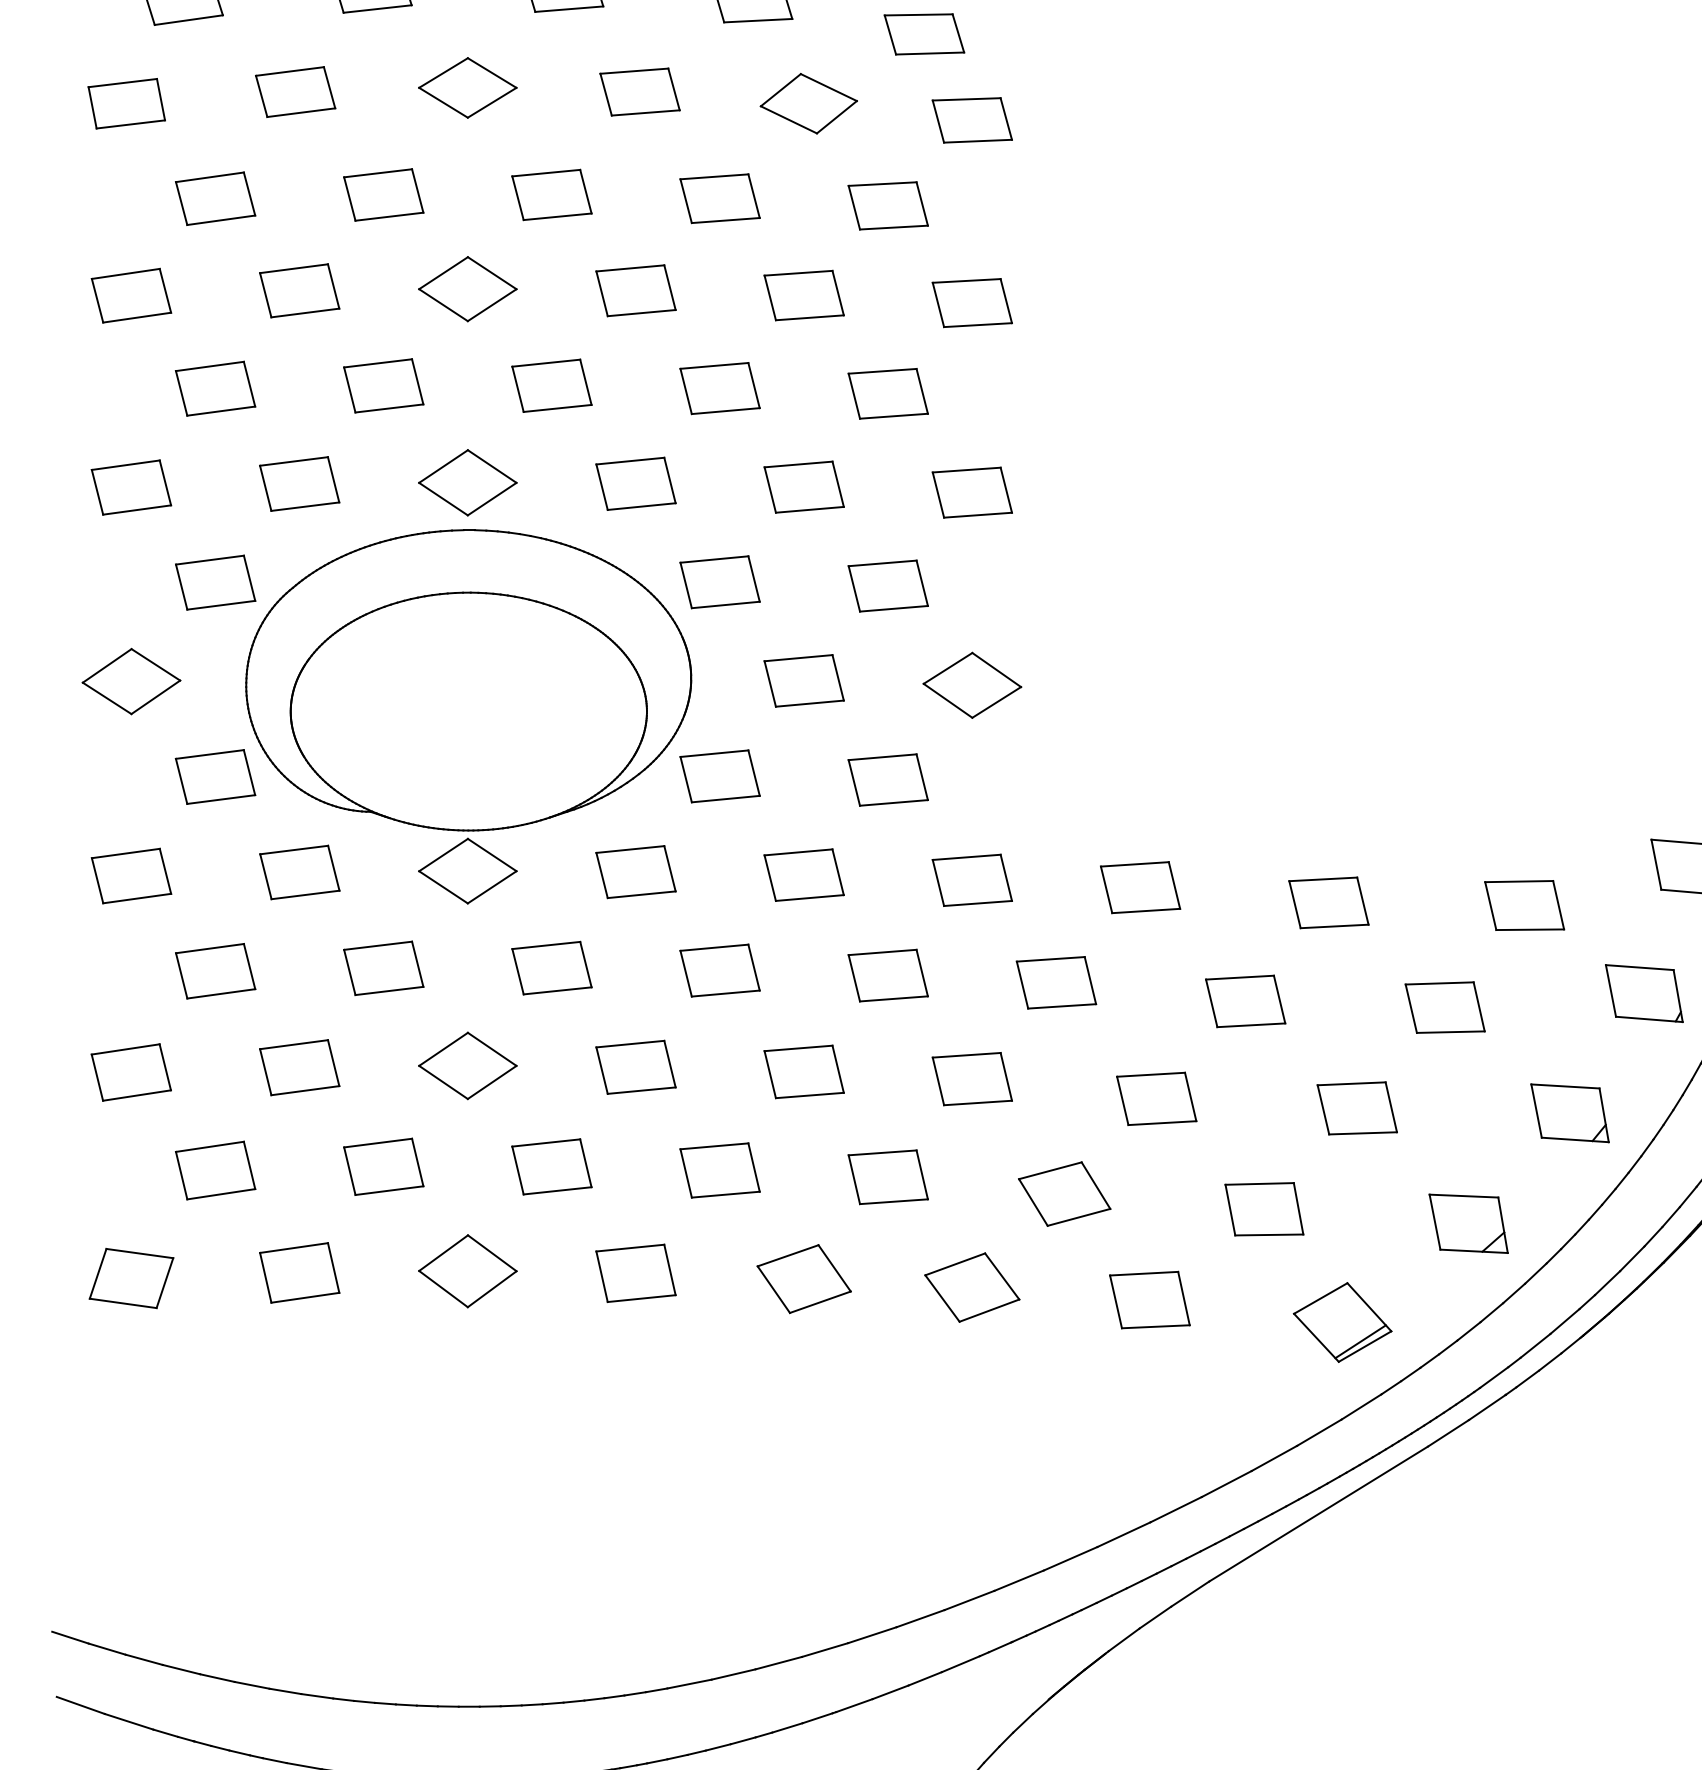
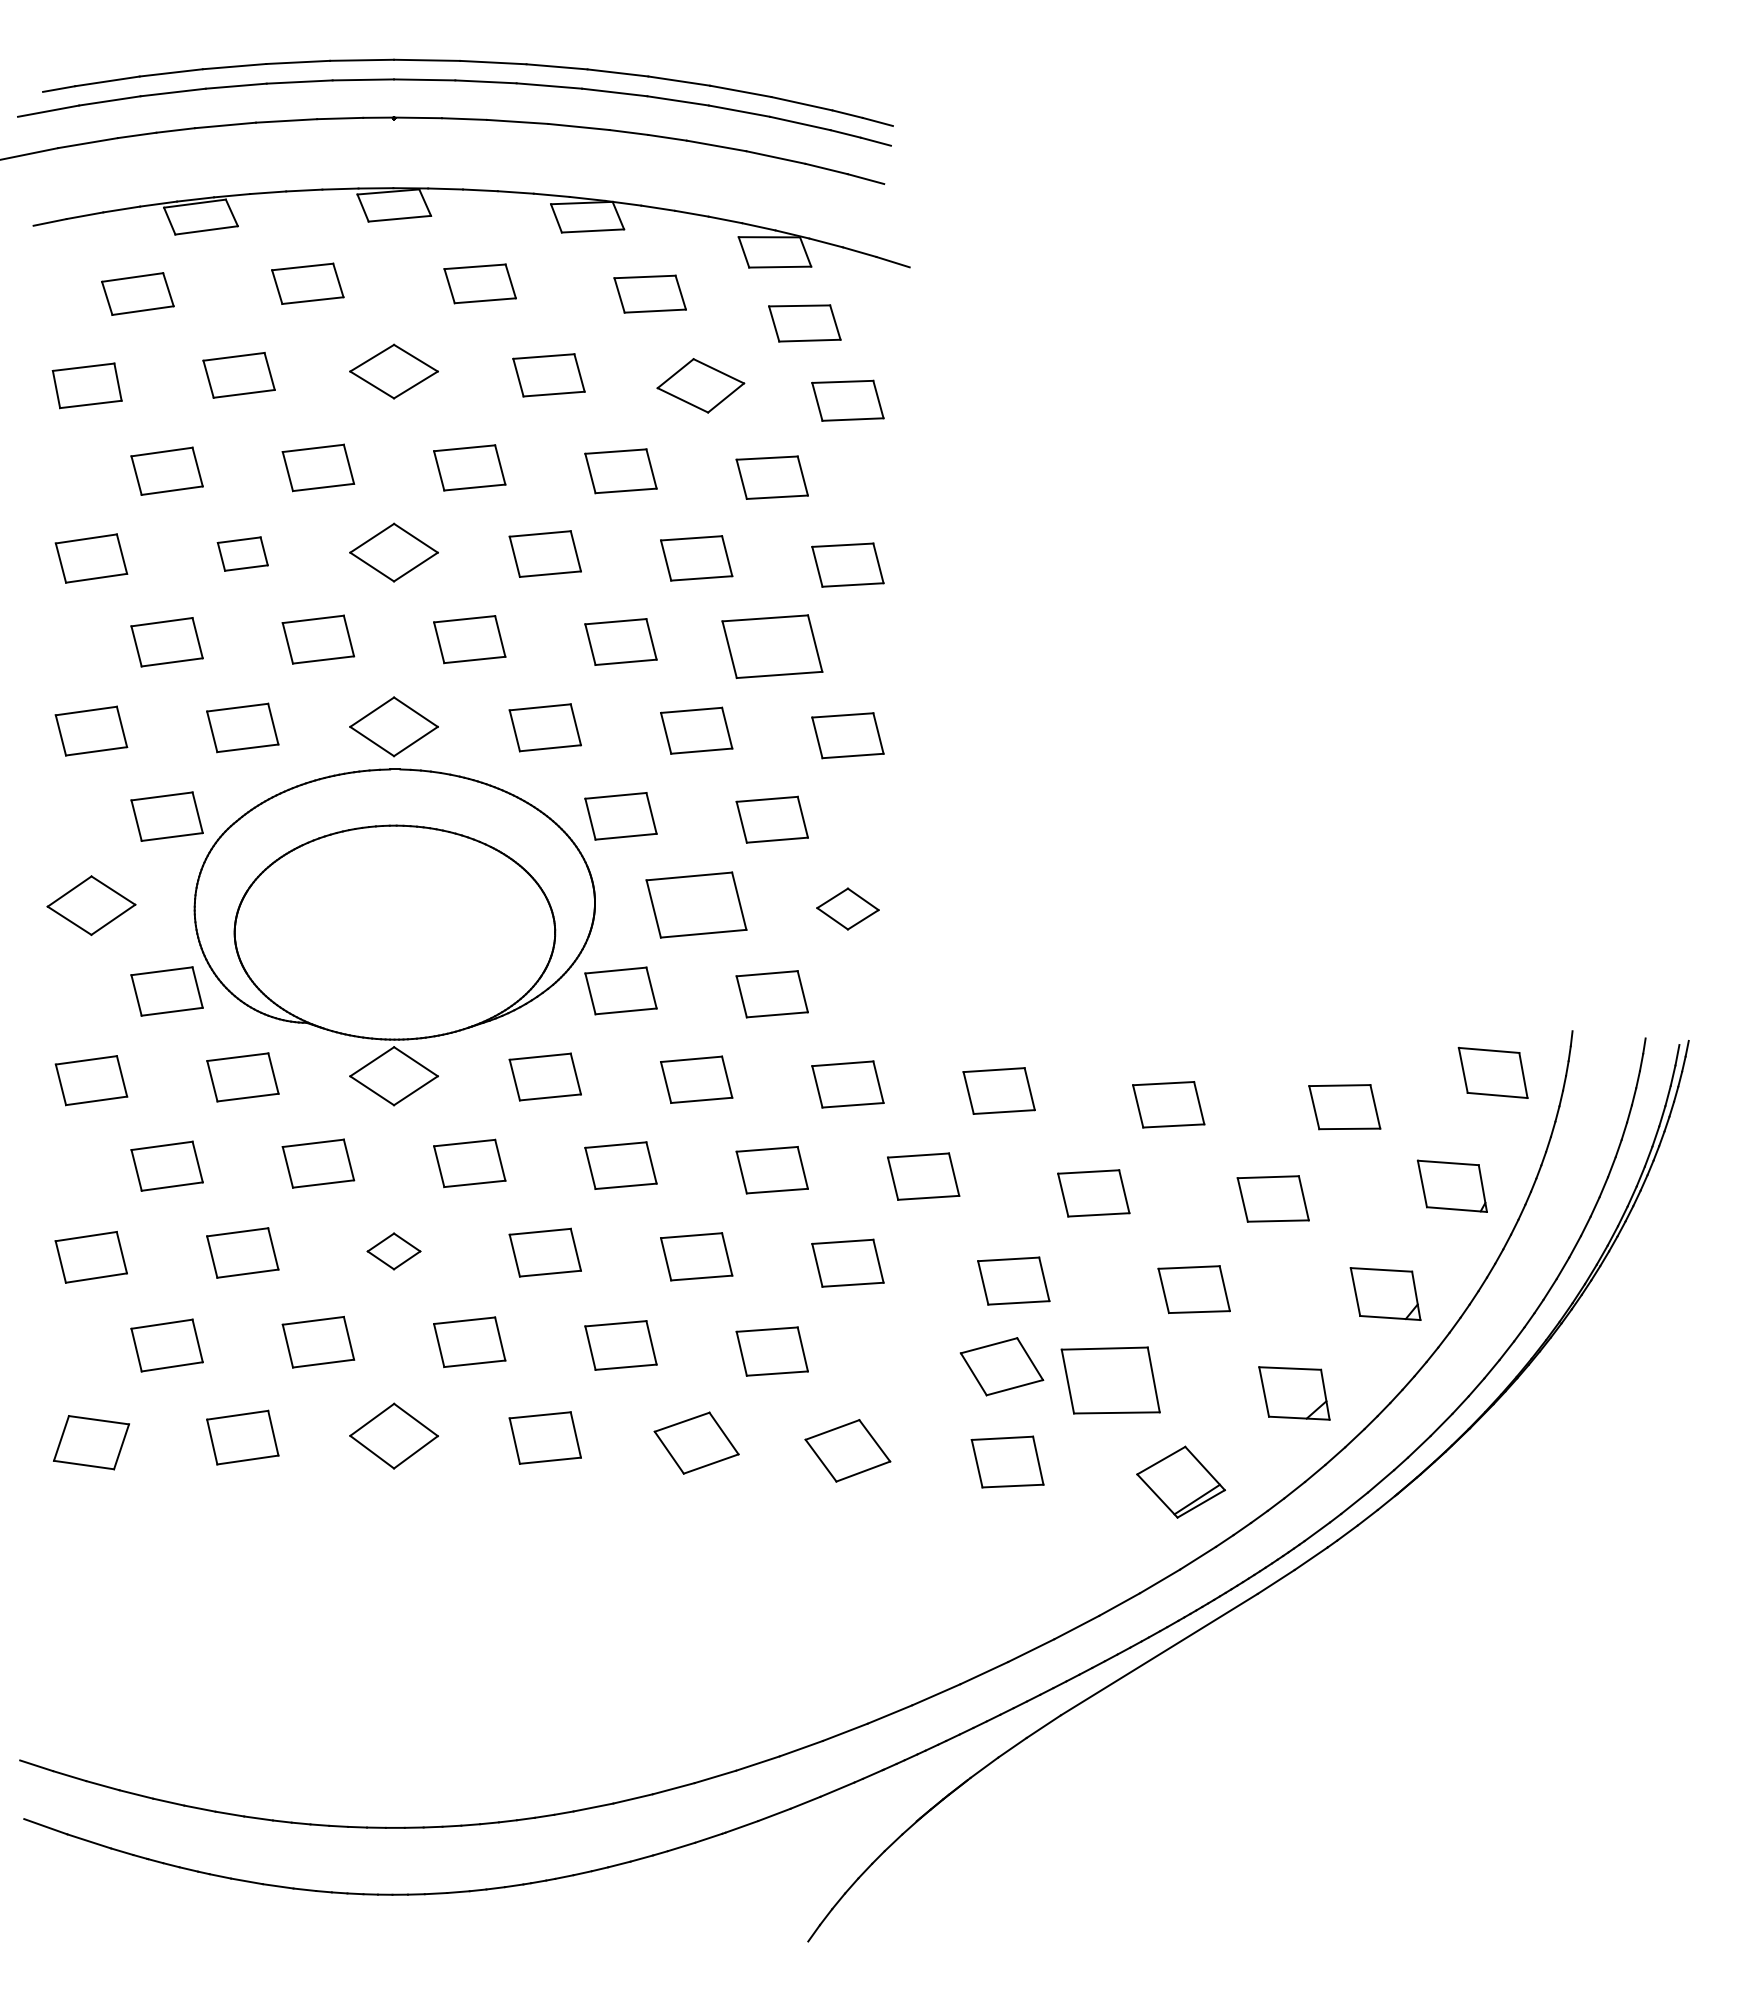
part: (299, 290) -> (242, 553), size x0.7
part: (887, 393) -> (771, 646), size x1.4
part: (804, 680) -> (696, 904), size x1.4
part: (971, 684) -> (847, 908), size x0.7
part: (467, 1066) -> (393, 1251), size x0.6
part: (1064, 1193) -> (1001, 1366), moved
part: (1264, 1208) -> (1110, 1379), size x1.4

